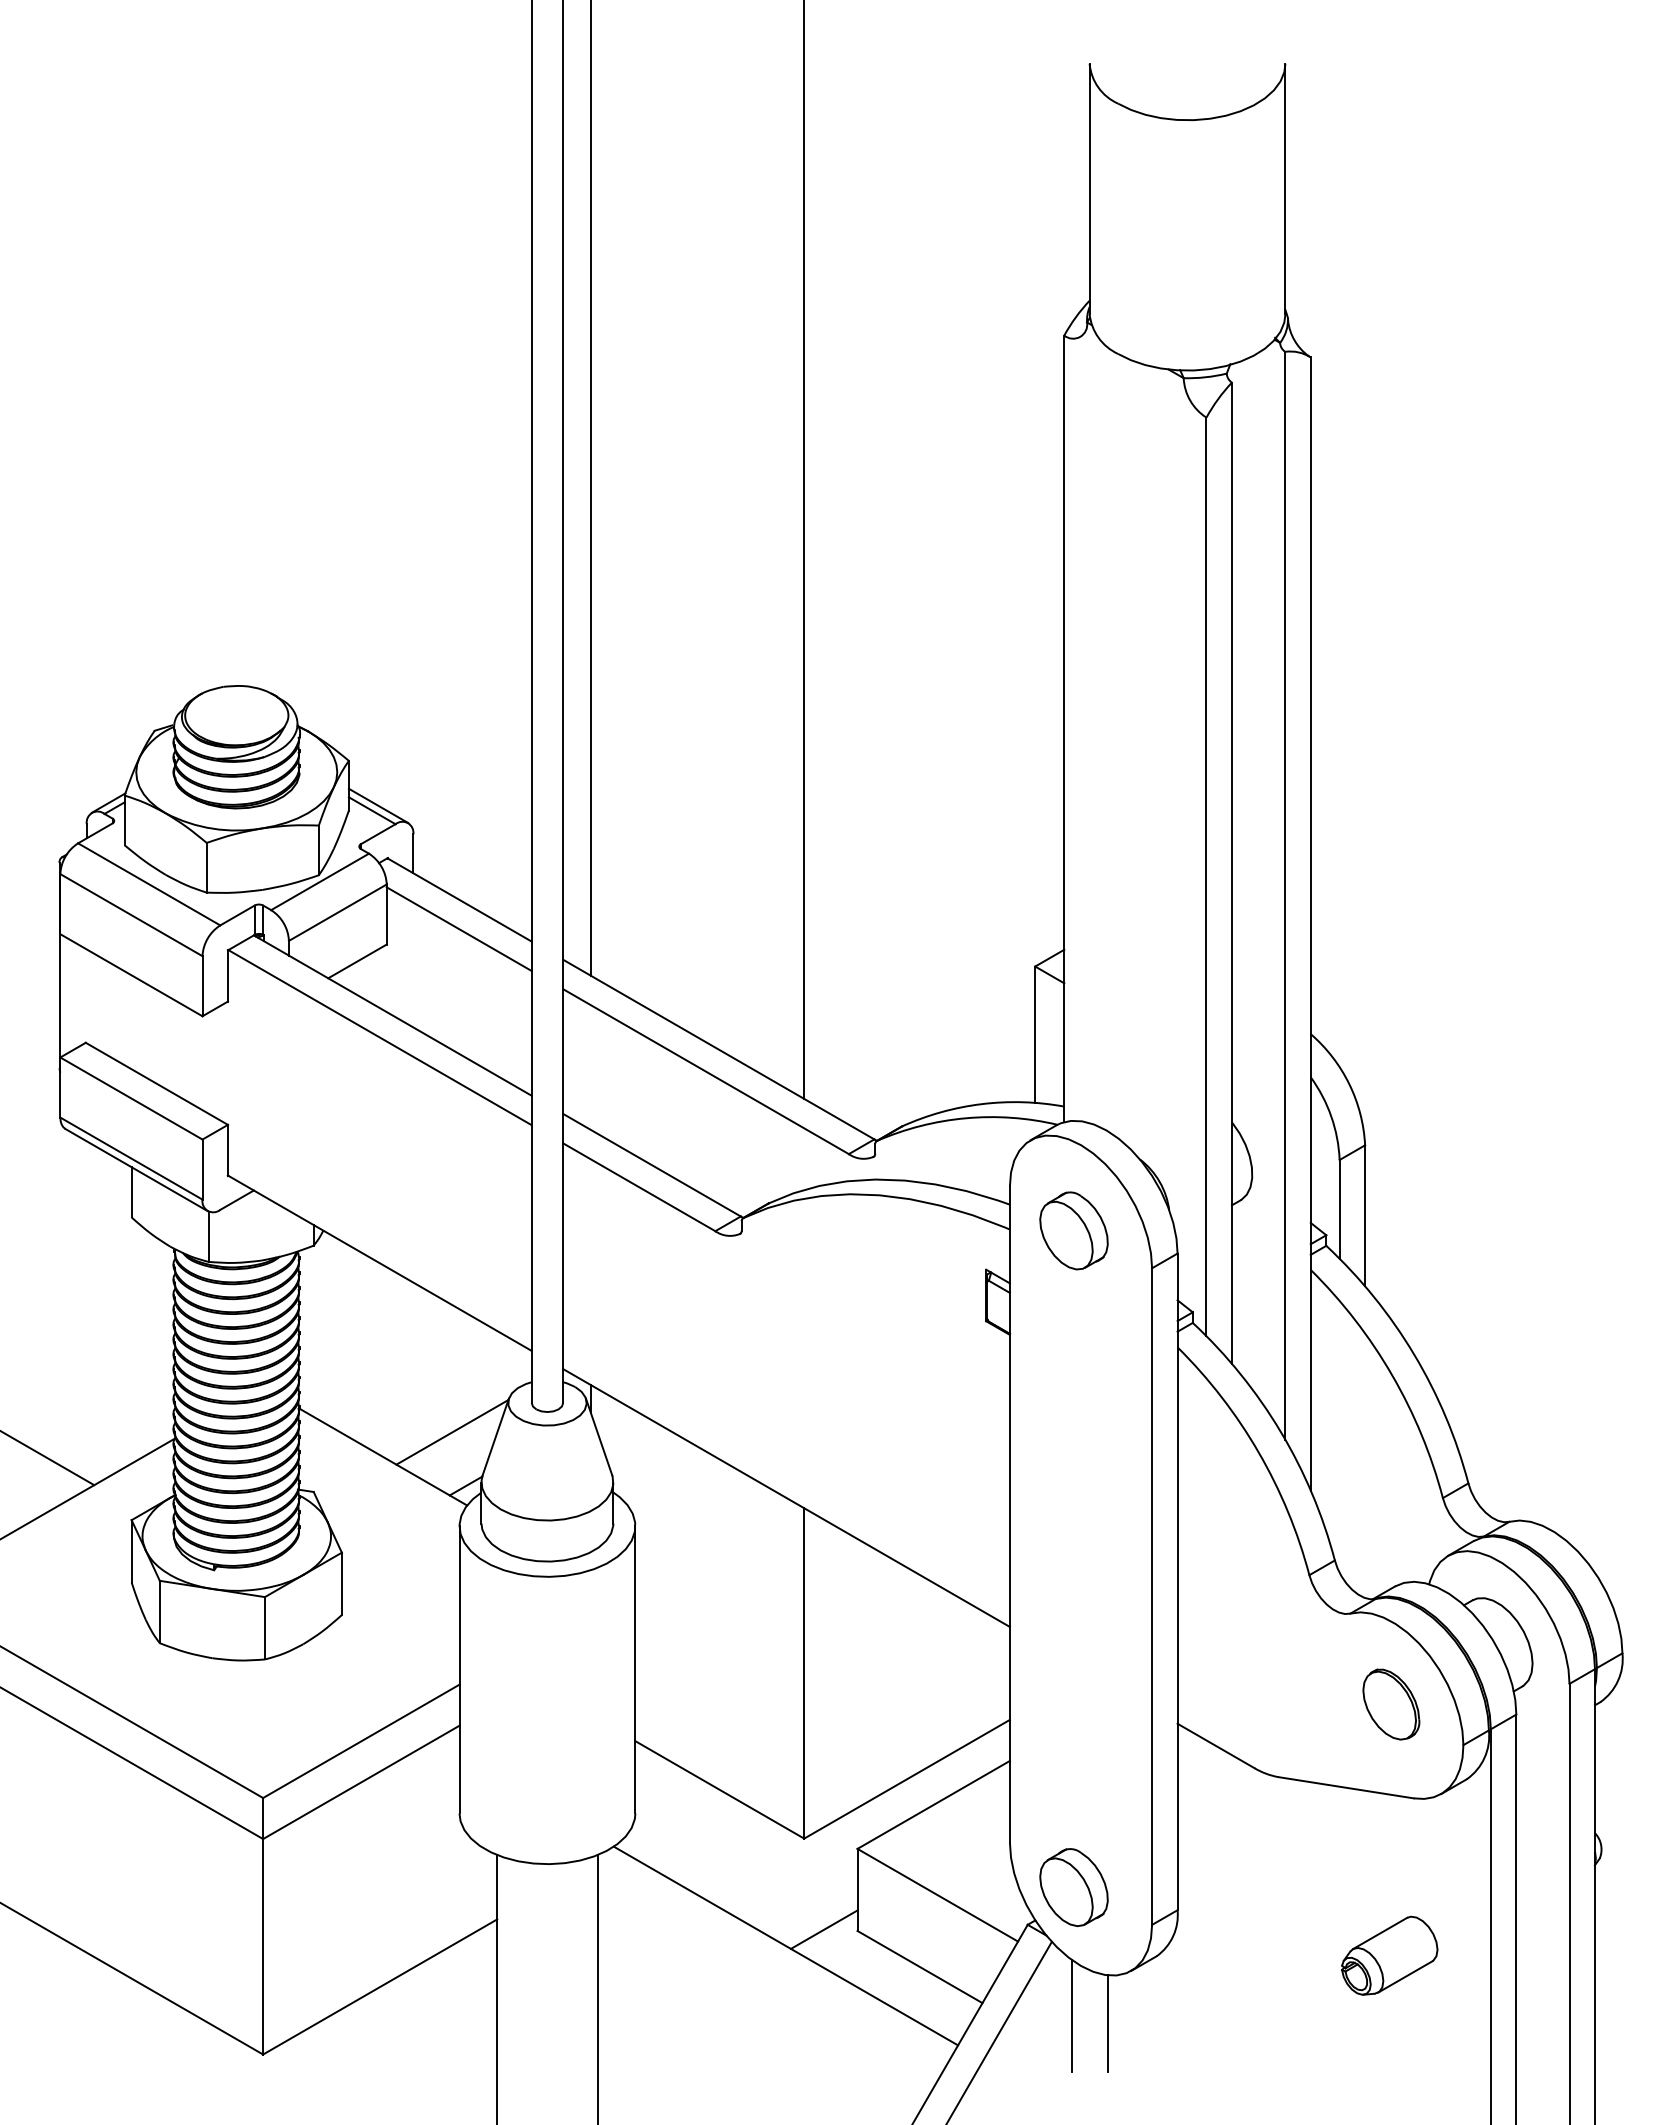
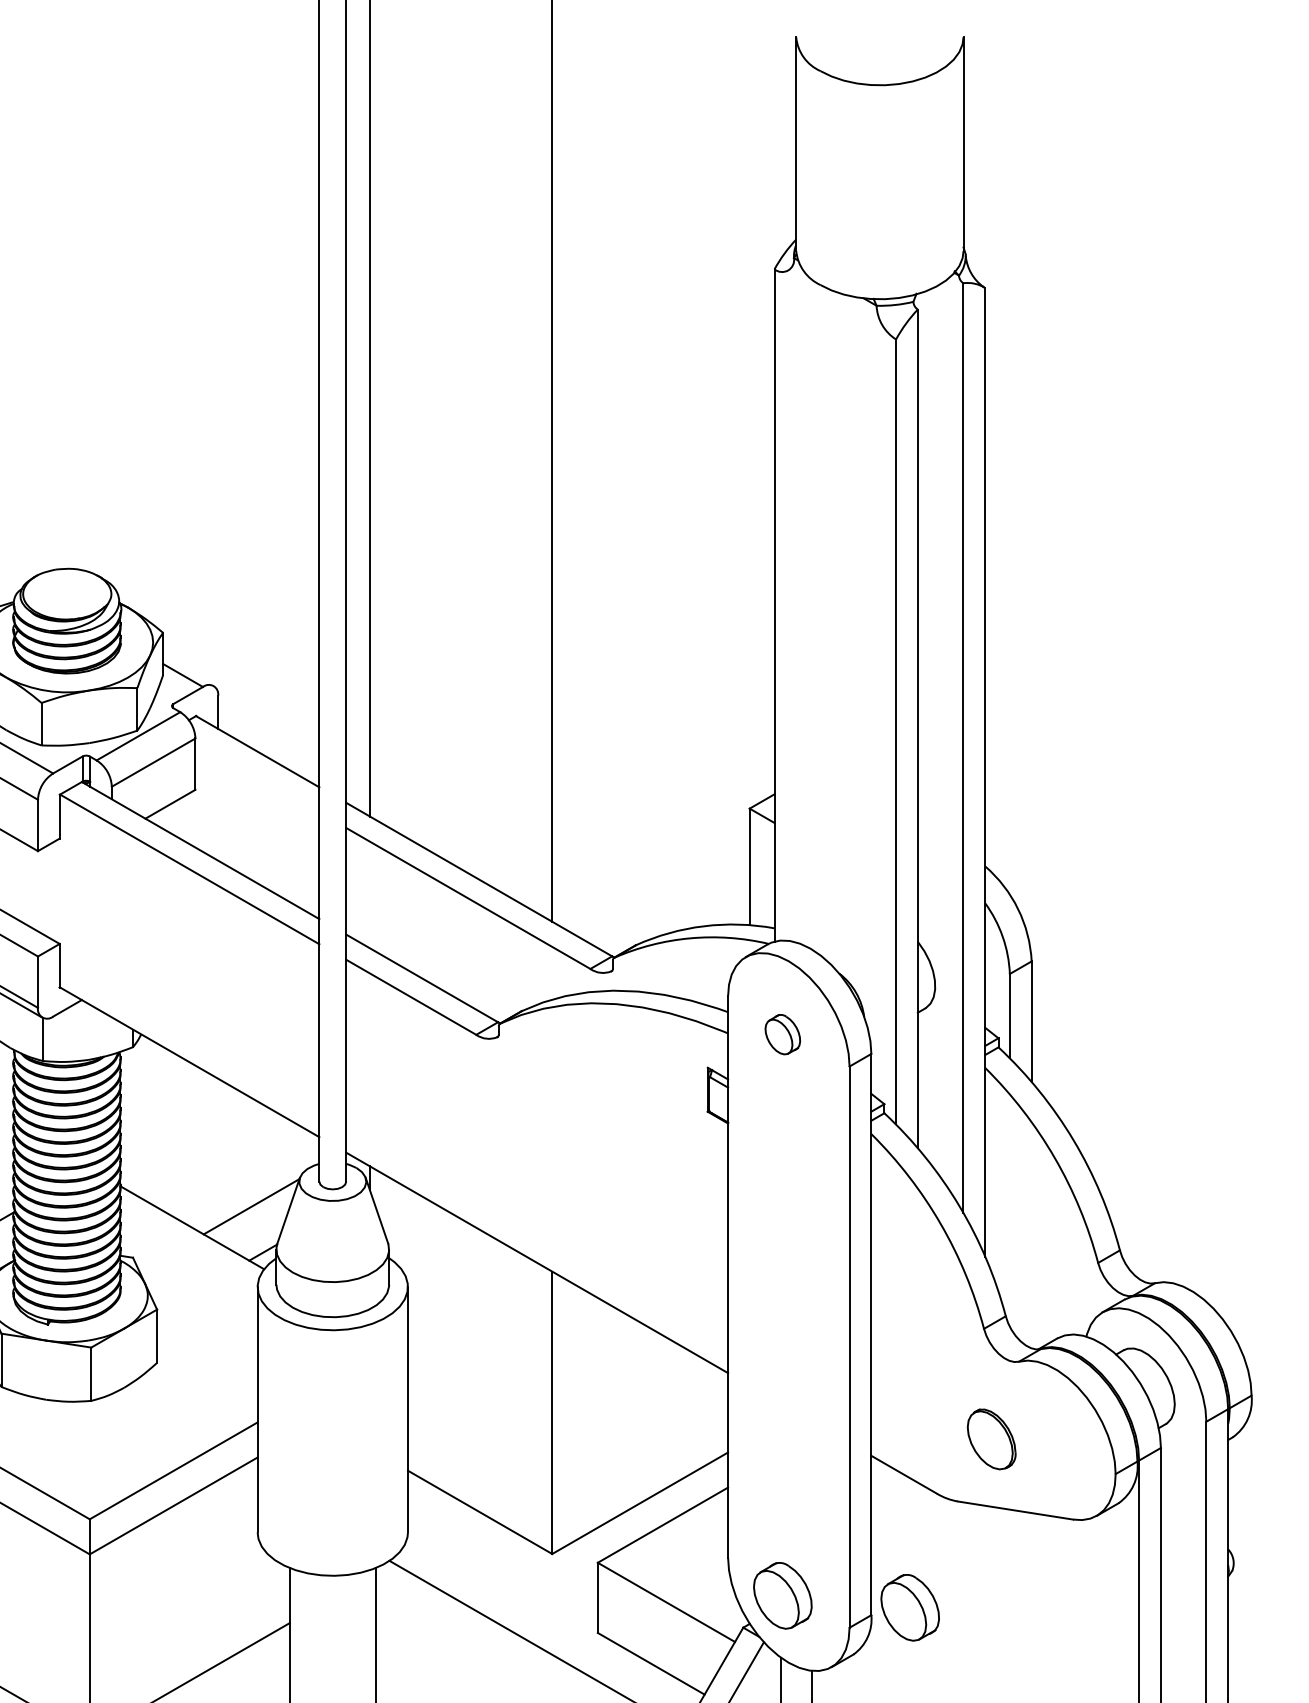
line: (378, 805) -> (188, 670), removed
line: (458, 929) -> (256, 776), removed
part: (1073, 1230) -> (782, 1034), size x0.6
part: (1391, 1704) -> (991, 1439), moved
part: (1222, 1901) -> (909, 1607), added
line: (823, 1929) -> (568, 1631), removed
part: (1389, 1955) -> (1052, 1653), removed

